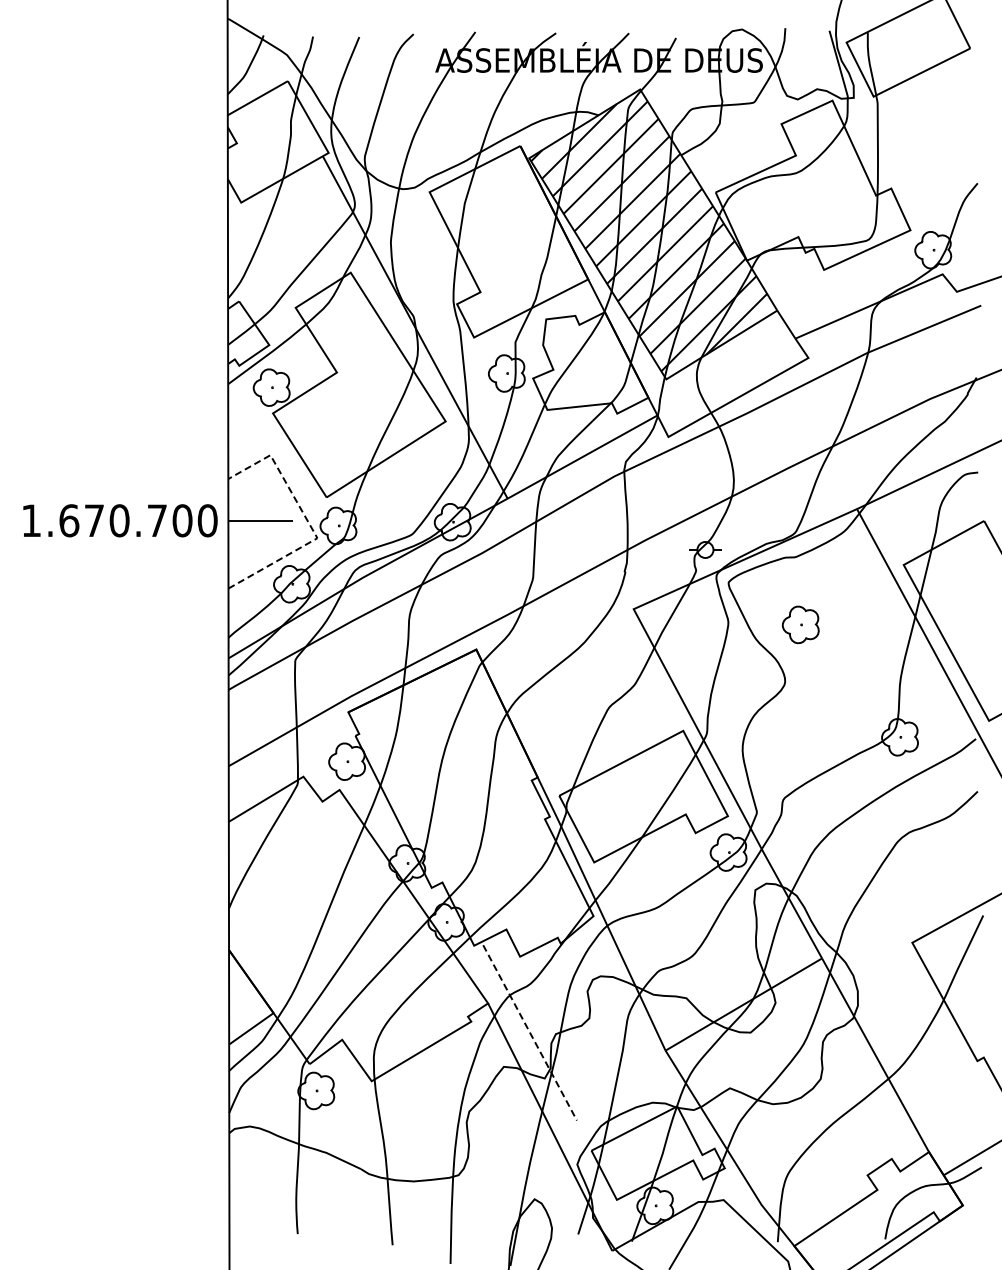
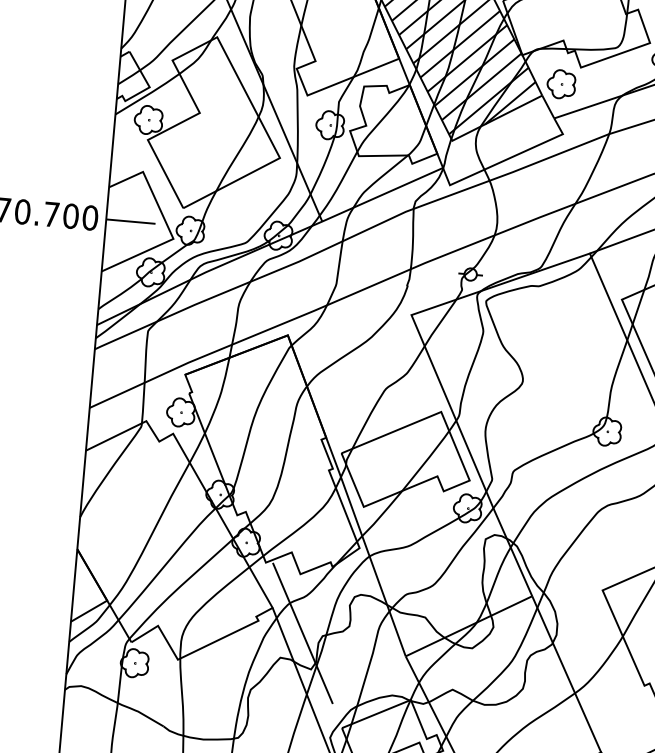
line: (307, 520) -> (167, 224), dashed -> solid
part: (800, 624) -> (561, 84), moved
line: (530, 1033) -> (303, 633), dashed -> solid

